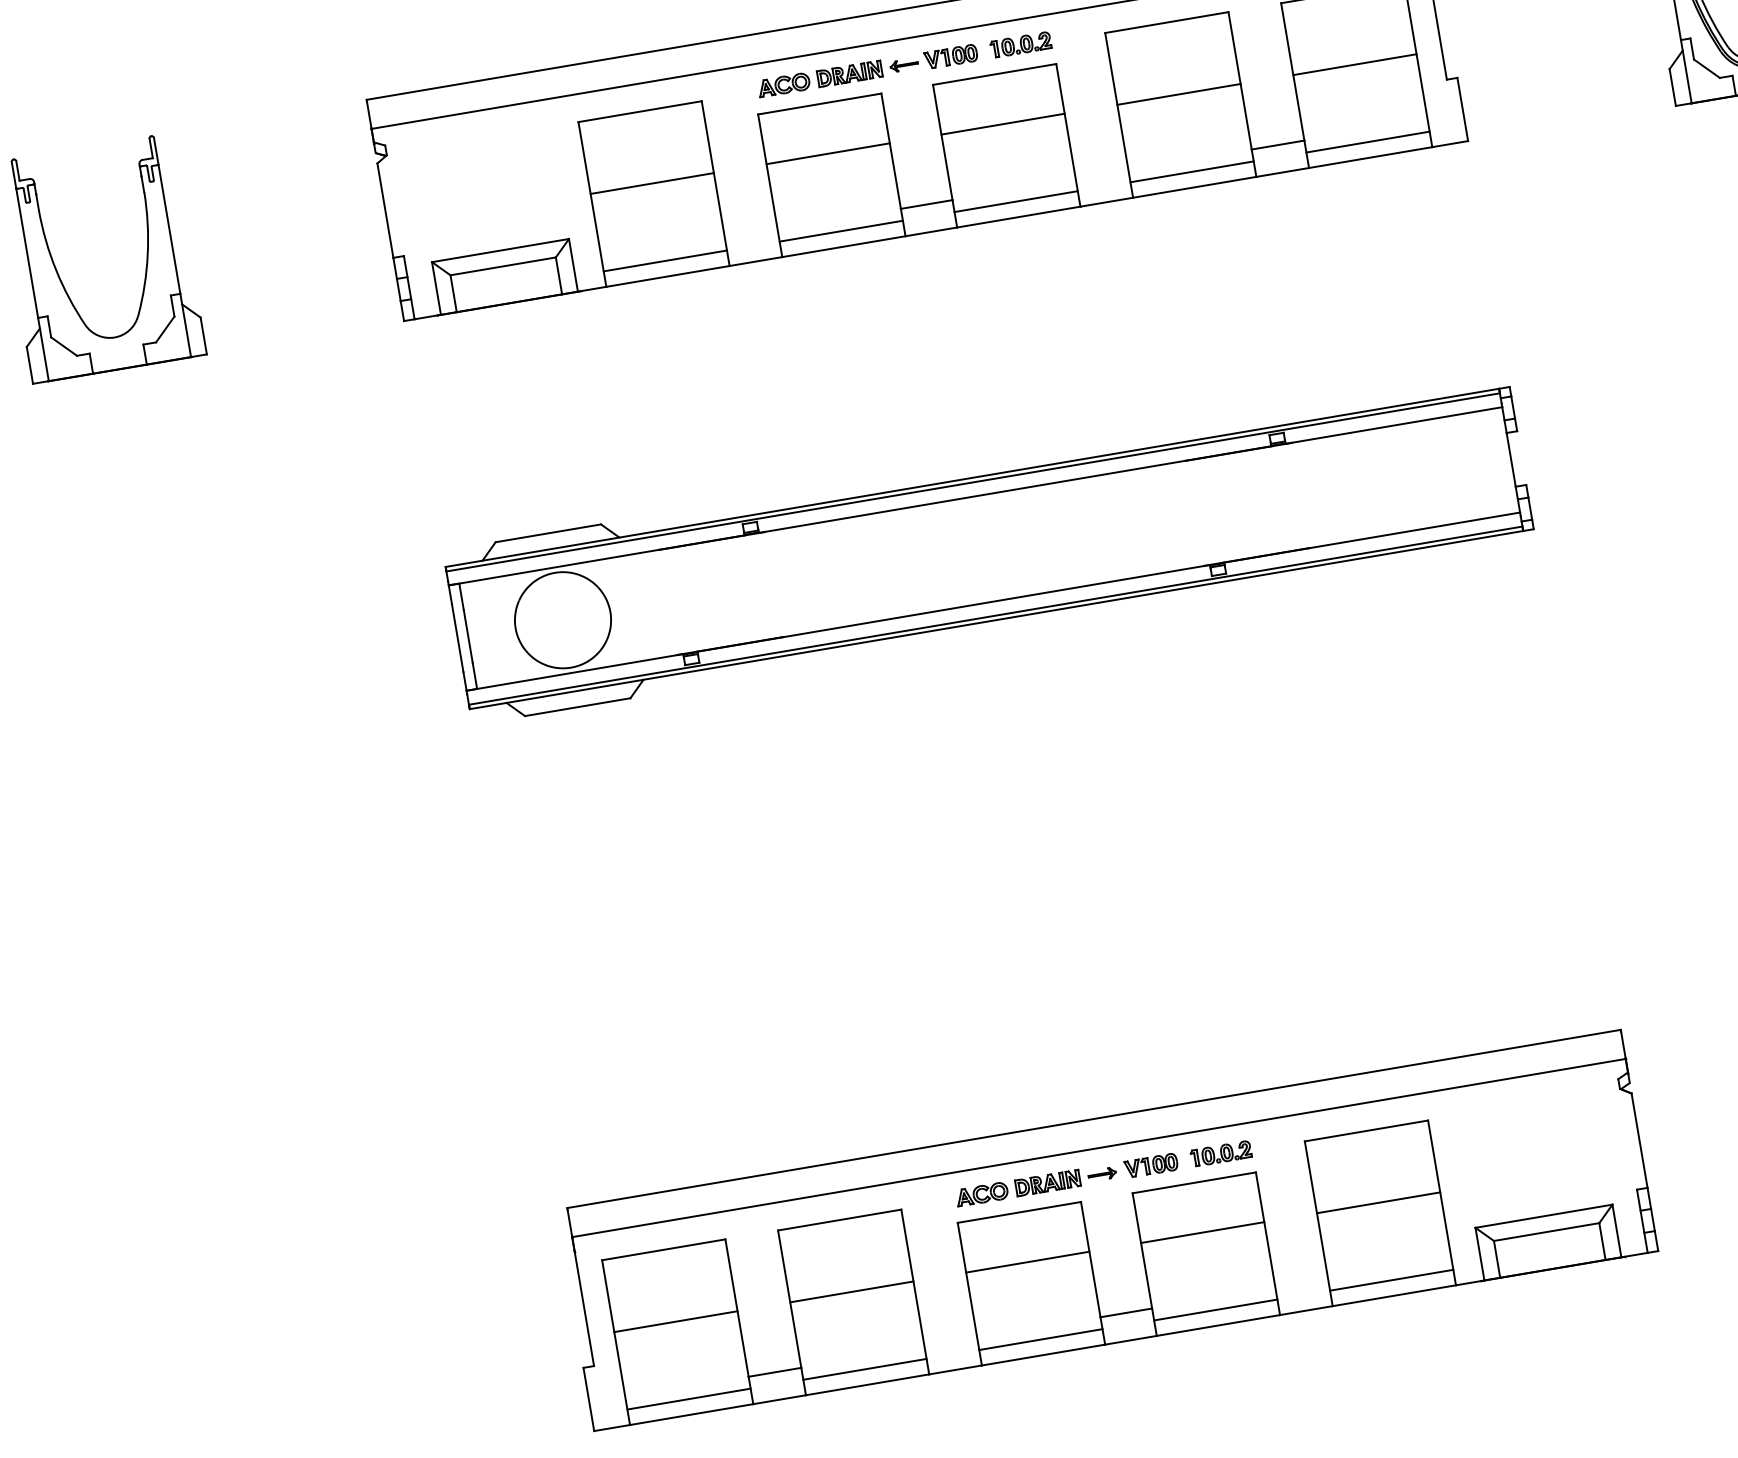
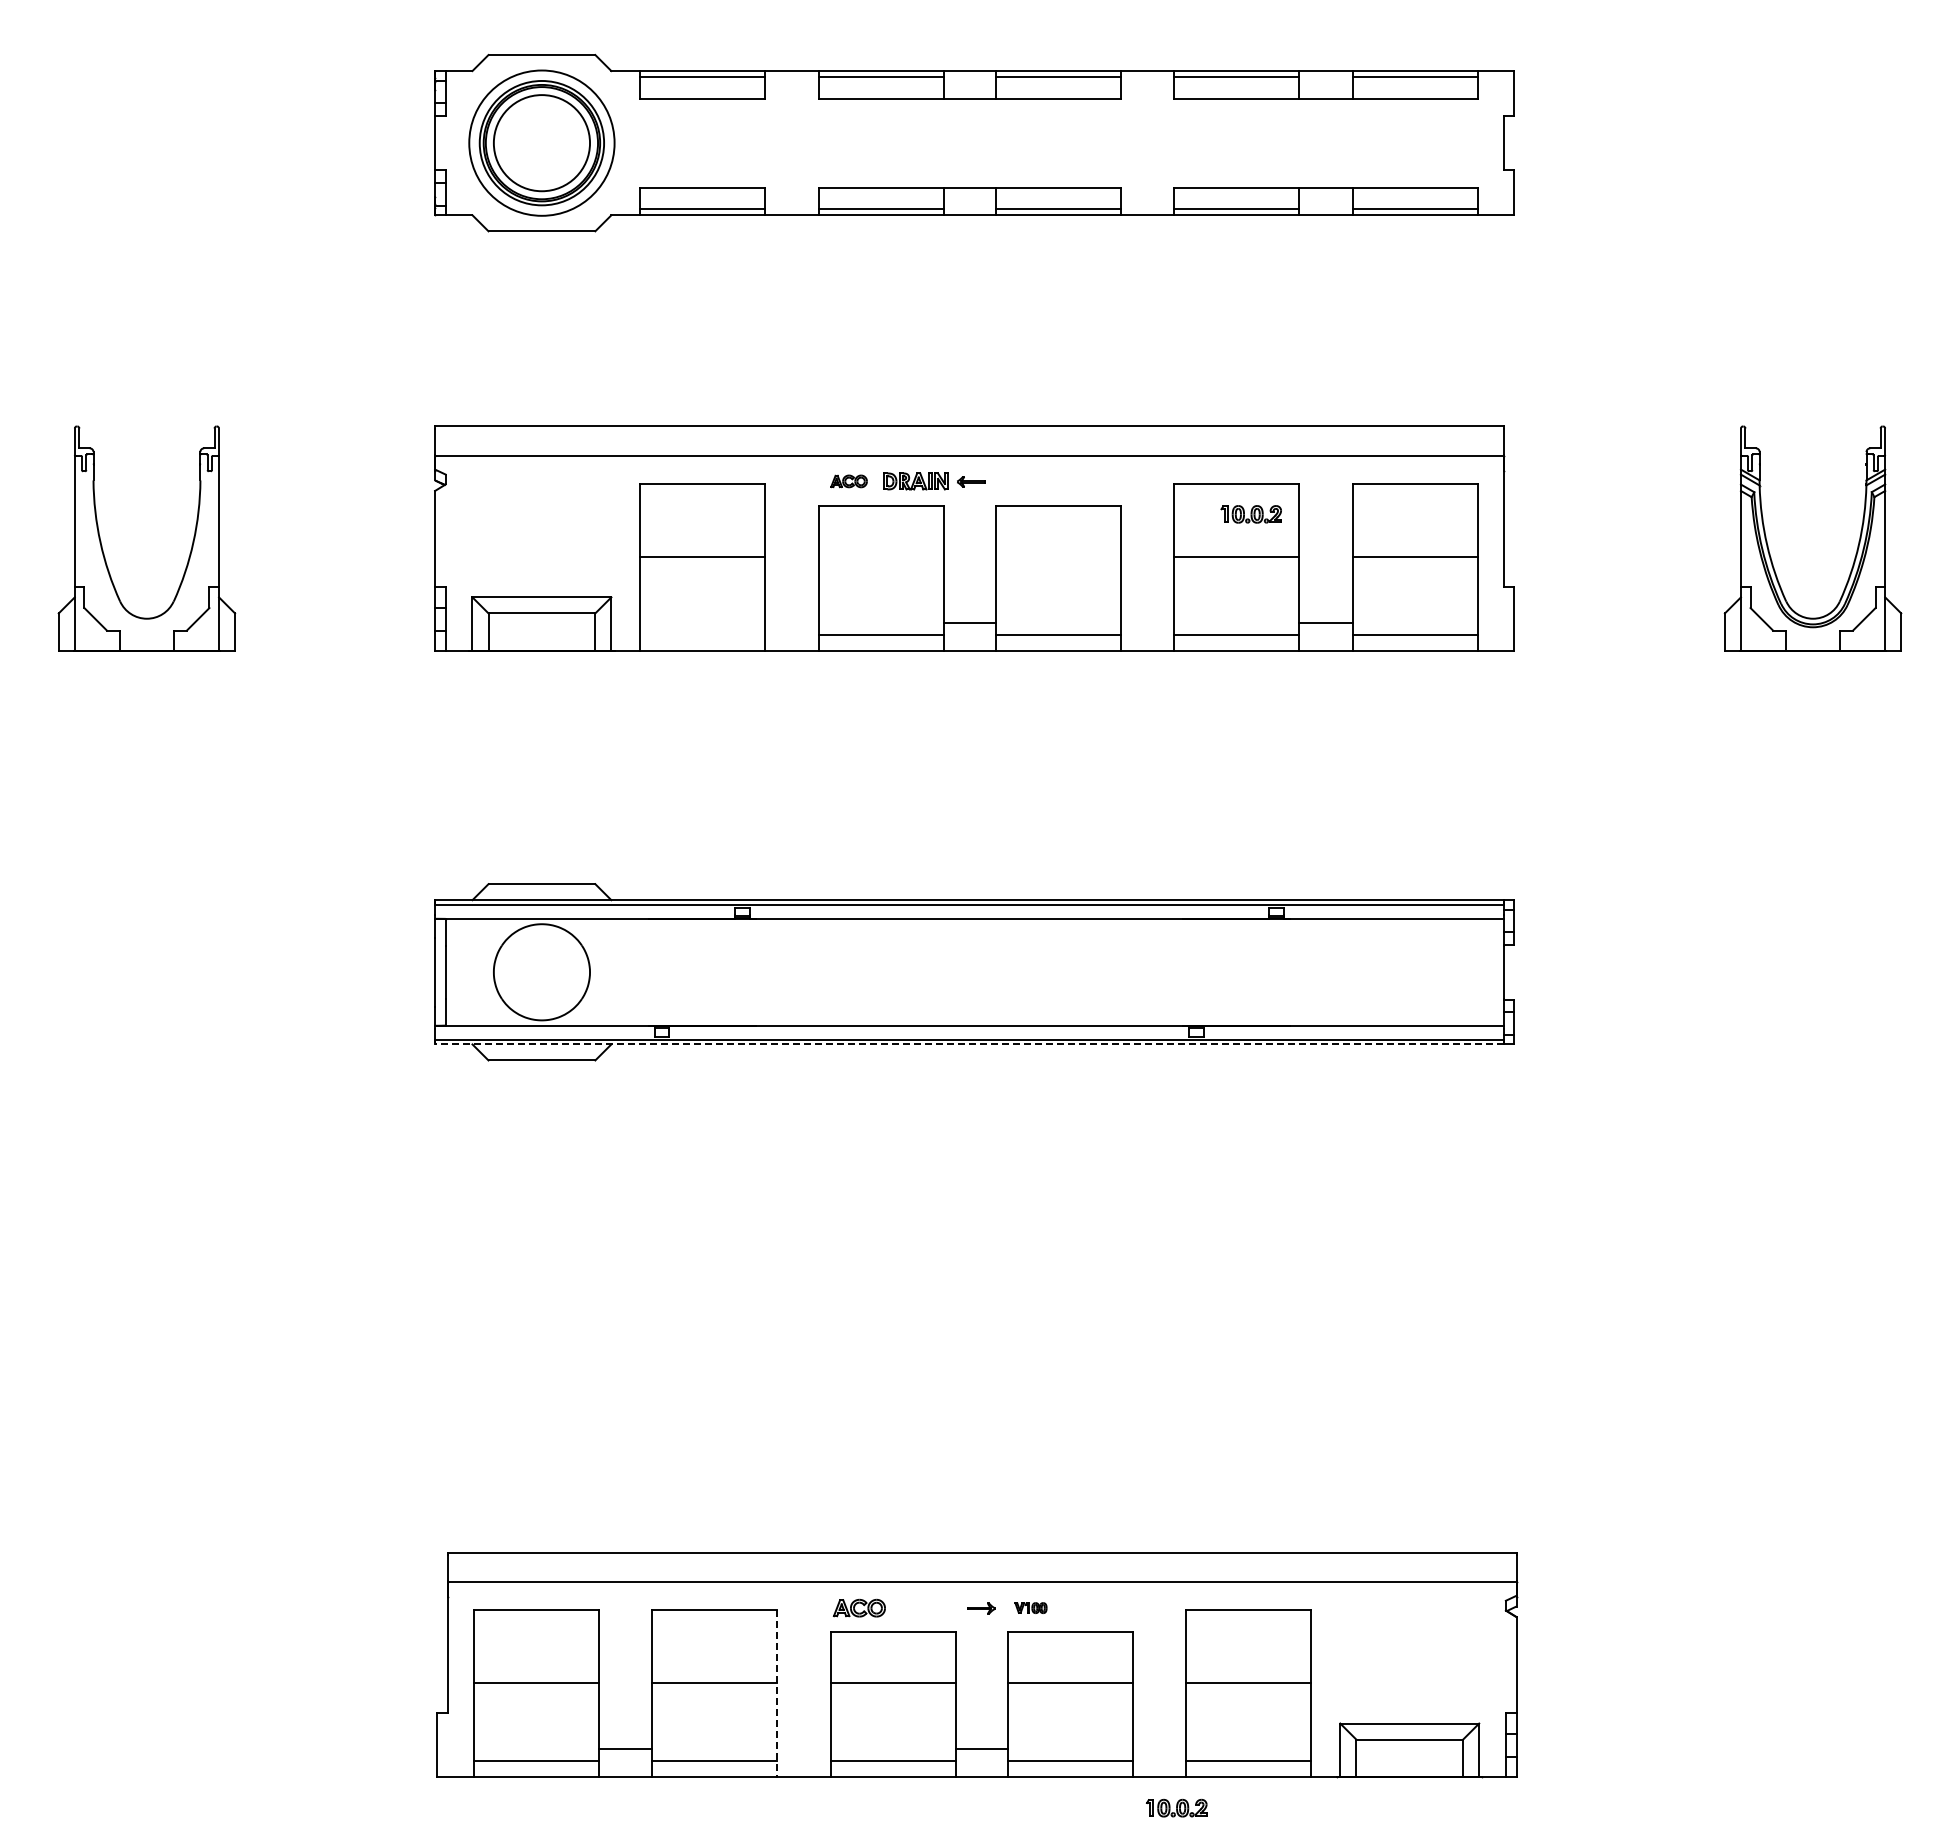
part: (1020, 45) -> (1250, 514), moved
part: (951, 56) -> (1018, 481), removed
part: (783, 85) -> (848, 481), size x0.7
line: (1003, 124) -> (1058, 556), removed
line: (827, 153) -> (880, 556), removed
line: (665, 261) -> (702, 635), removed
line: (995, 620) -> (968, 1044), solid -> dashed
part: (1220, 1153) -> (1176, 1807), moved
part: (1150, 1165) -> (1030, 1607), size x0.6
part: (1047, 1183) -> (925, 1608), removed
line: (915, 1292) -> (777, 1693), solid -> dashed

